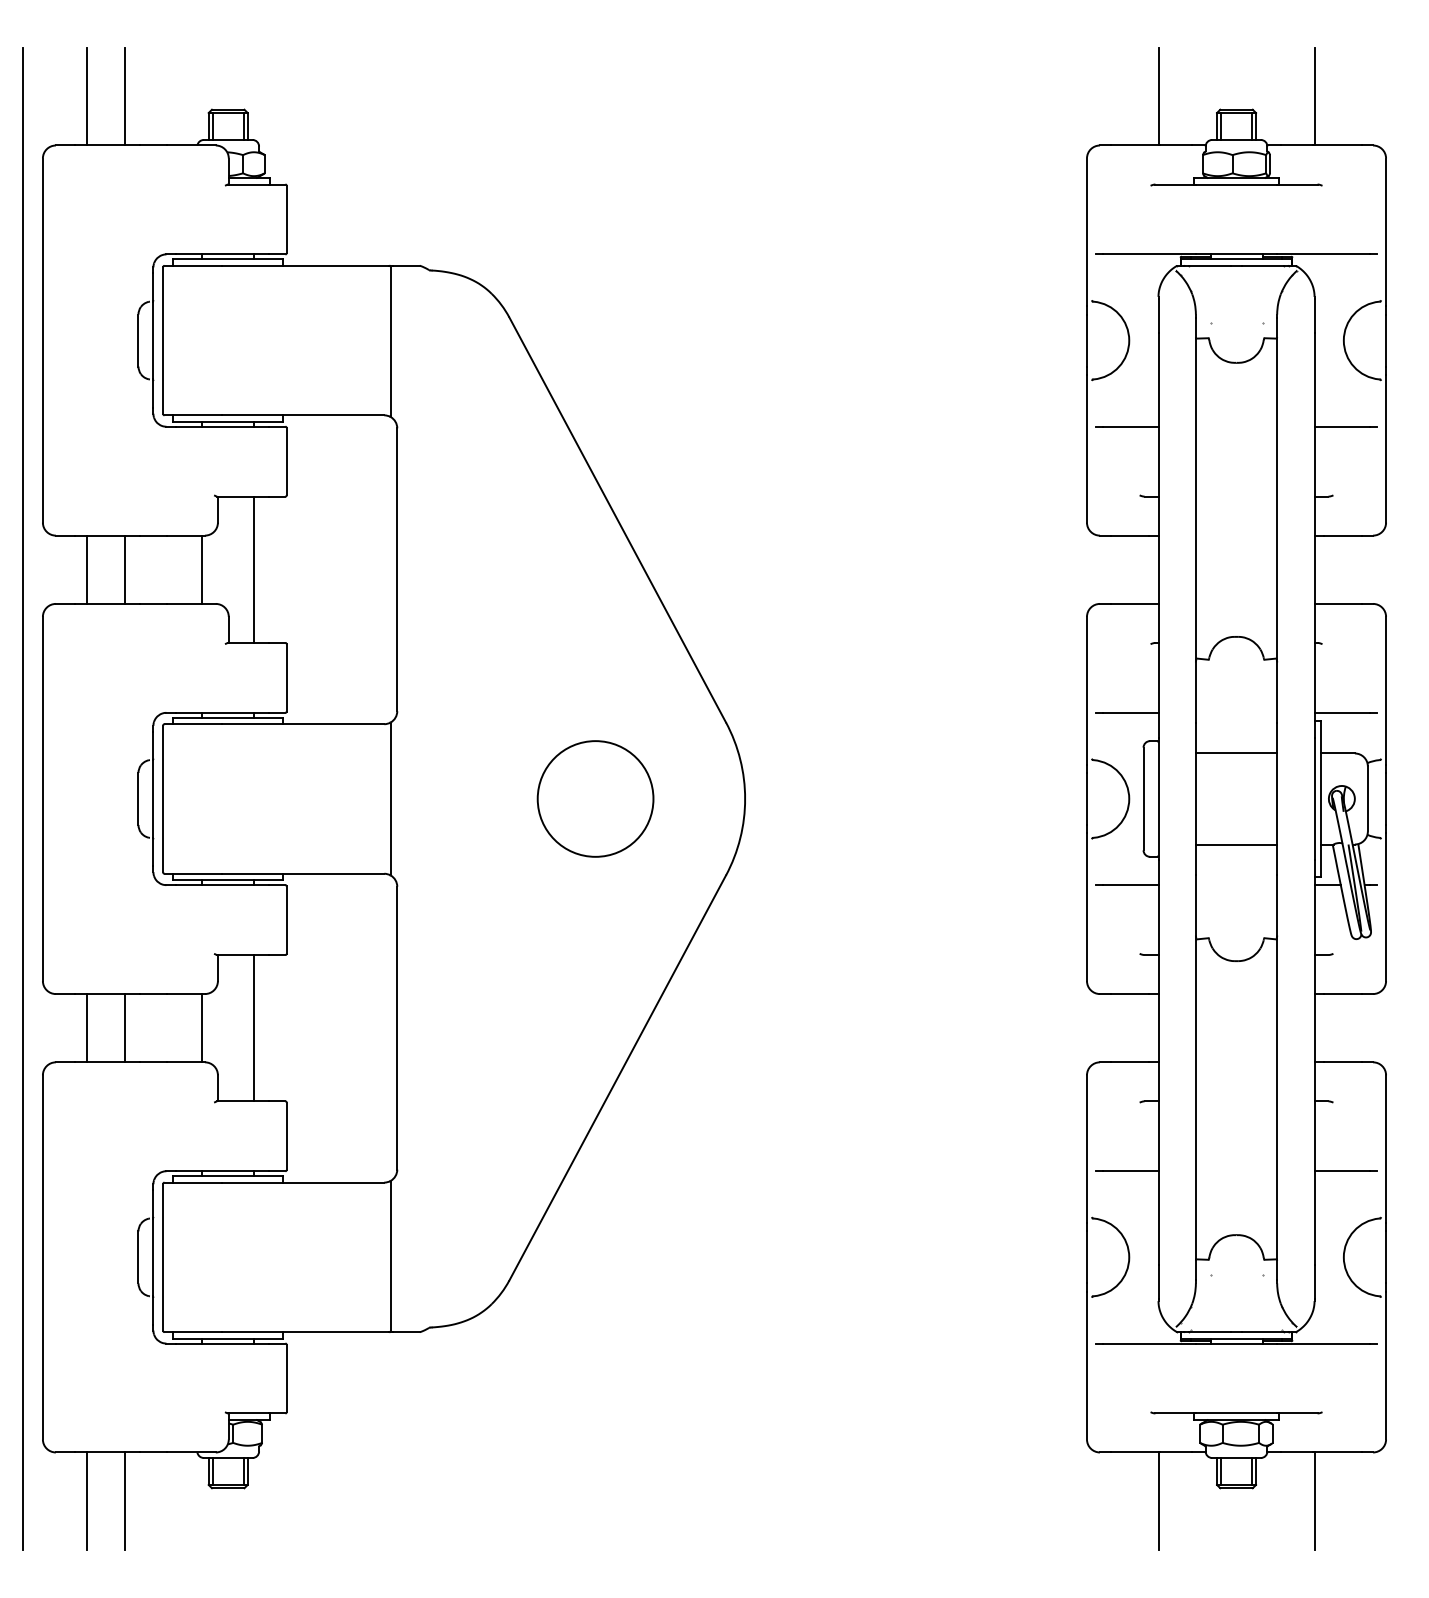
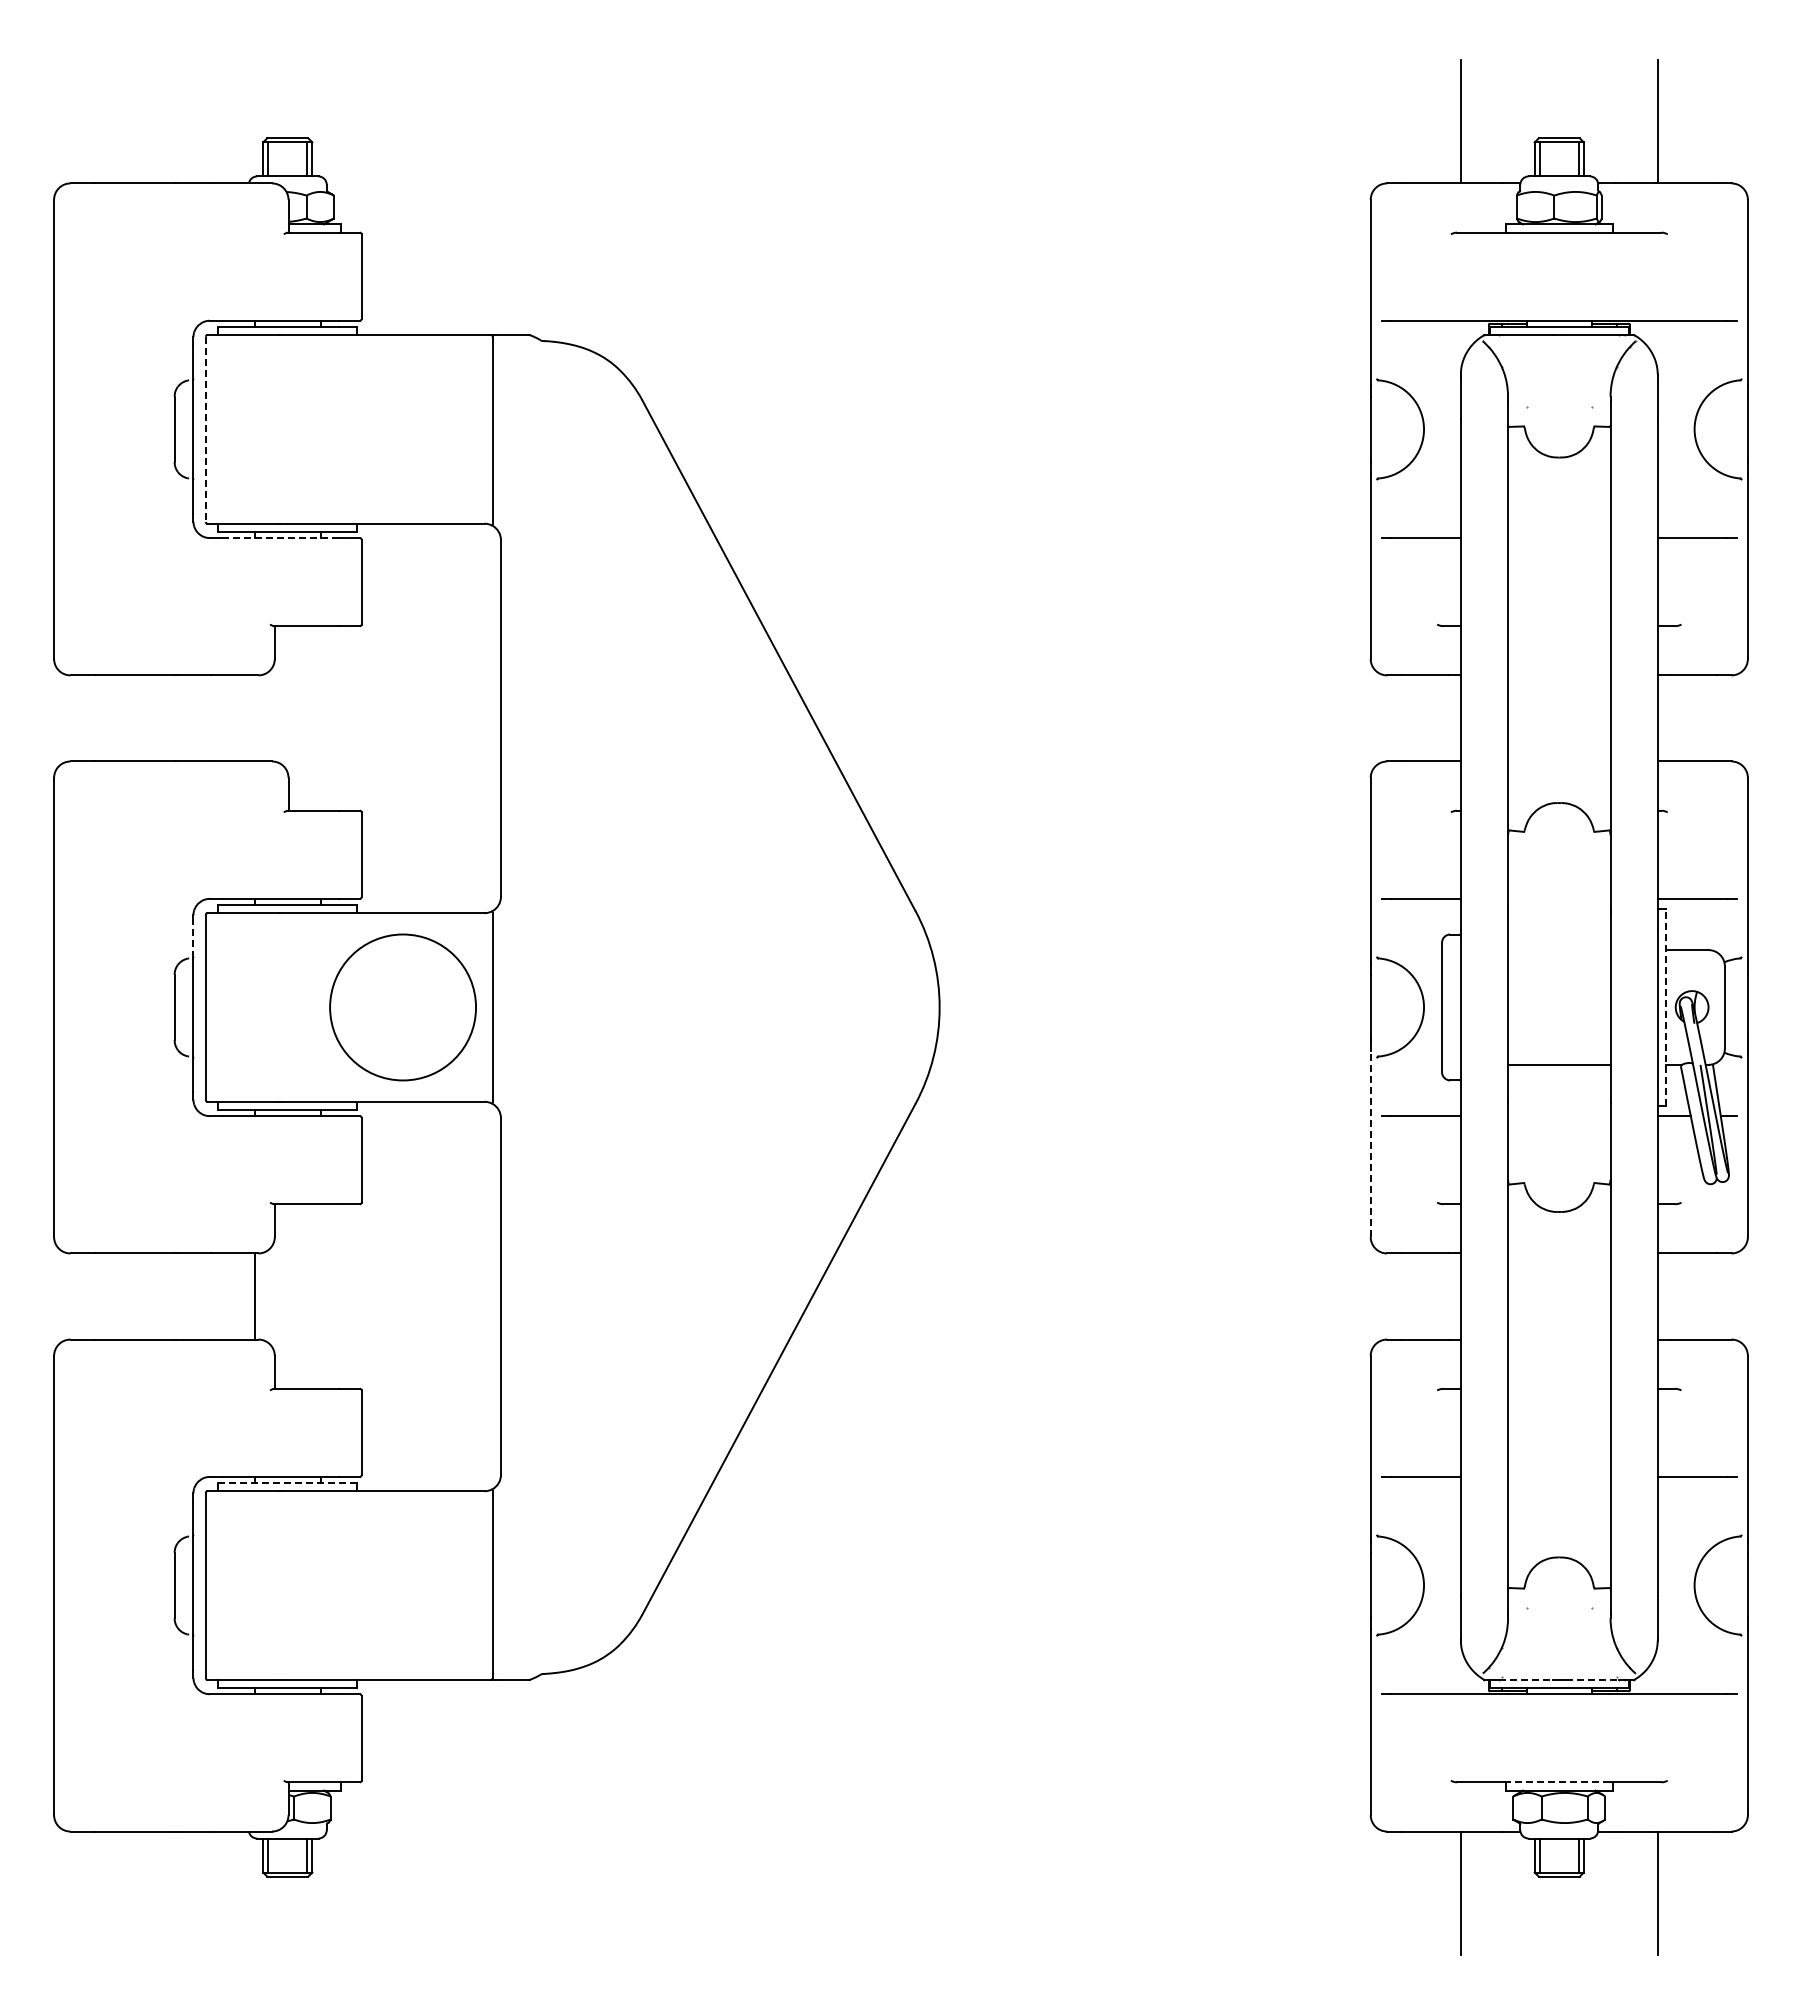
line: (86, 96) -> (109, 121), removed
line: (124, 96) -> (157, 121), removed
line: (162, 340) -> (205, 429), solid -> dashed
line: (222, 427) -> (280, 538), solid -> dashed
line: (86, 569) -> (109, 718), removed
line: (124, 569) -> (157, 718), removed
line: (201, 569) -> (254, 718), removed
line: (254, 569) -> (320, 718), removed
line: (153, 745) -> (193, 940), solid -> dashed
line: (1236, 753) -> (1559, 950), removed
line: (1320, 798) -> (1665, 1006), solid -> dashed
line: (23, 799) -> (29, 1007), removed
circle: (595, 799) -> (402, 1007), moved
line: (1086, 906) -> (1370, 1143), solid -> dashed
line: (86, 1028) -> (109, 1296), removed
line: (124, 1028) -> (157, 1296), removed
line: (254, 1028) -> (320, 1296), removed
line: (227, 1176) -> (287, 1483), solid -> dashed
line: (1210, 1331) -> (1526, 1679), solid -> dashed
line: (1262, 1331) -> (1592, 1679), solid -> dashed
line: (1235, 1413) -> (1558, 1782), solid -> dashed
line: (86, 1500) -> (109, 1892), removed
line: (124, 1500) -> (157, 1892), removed

